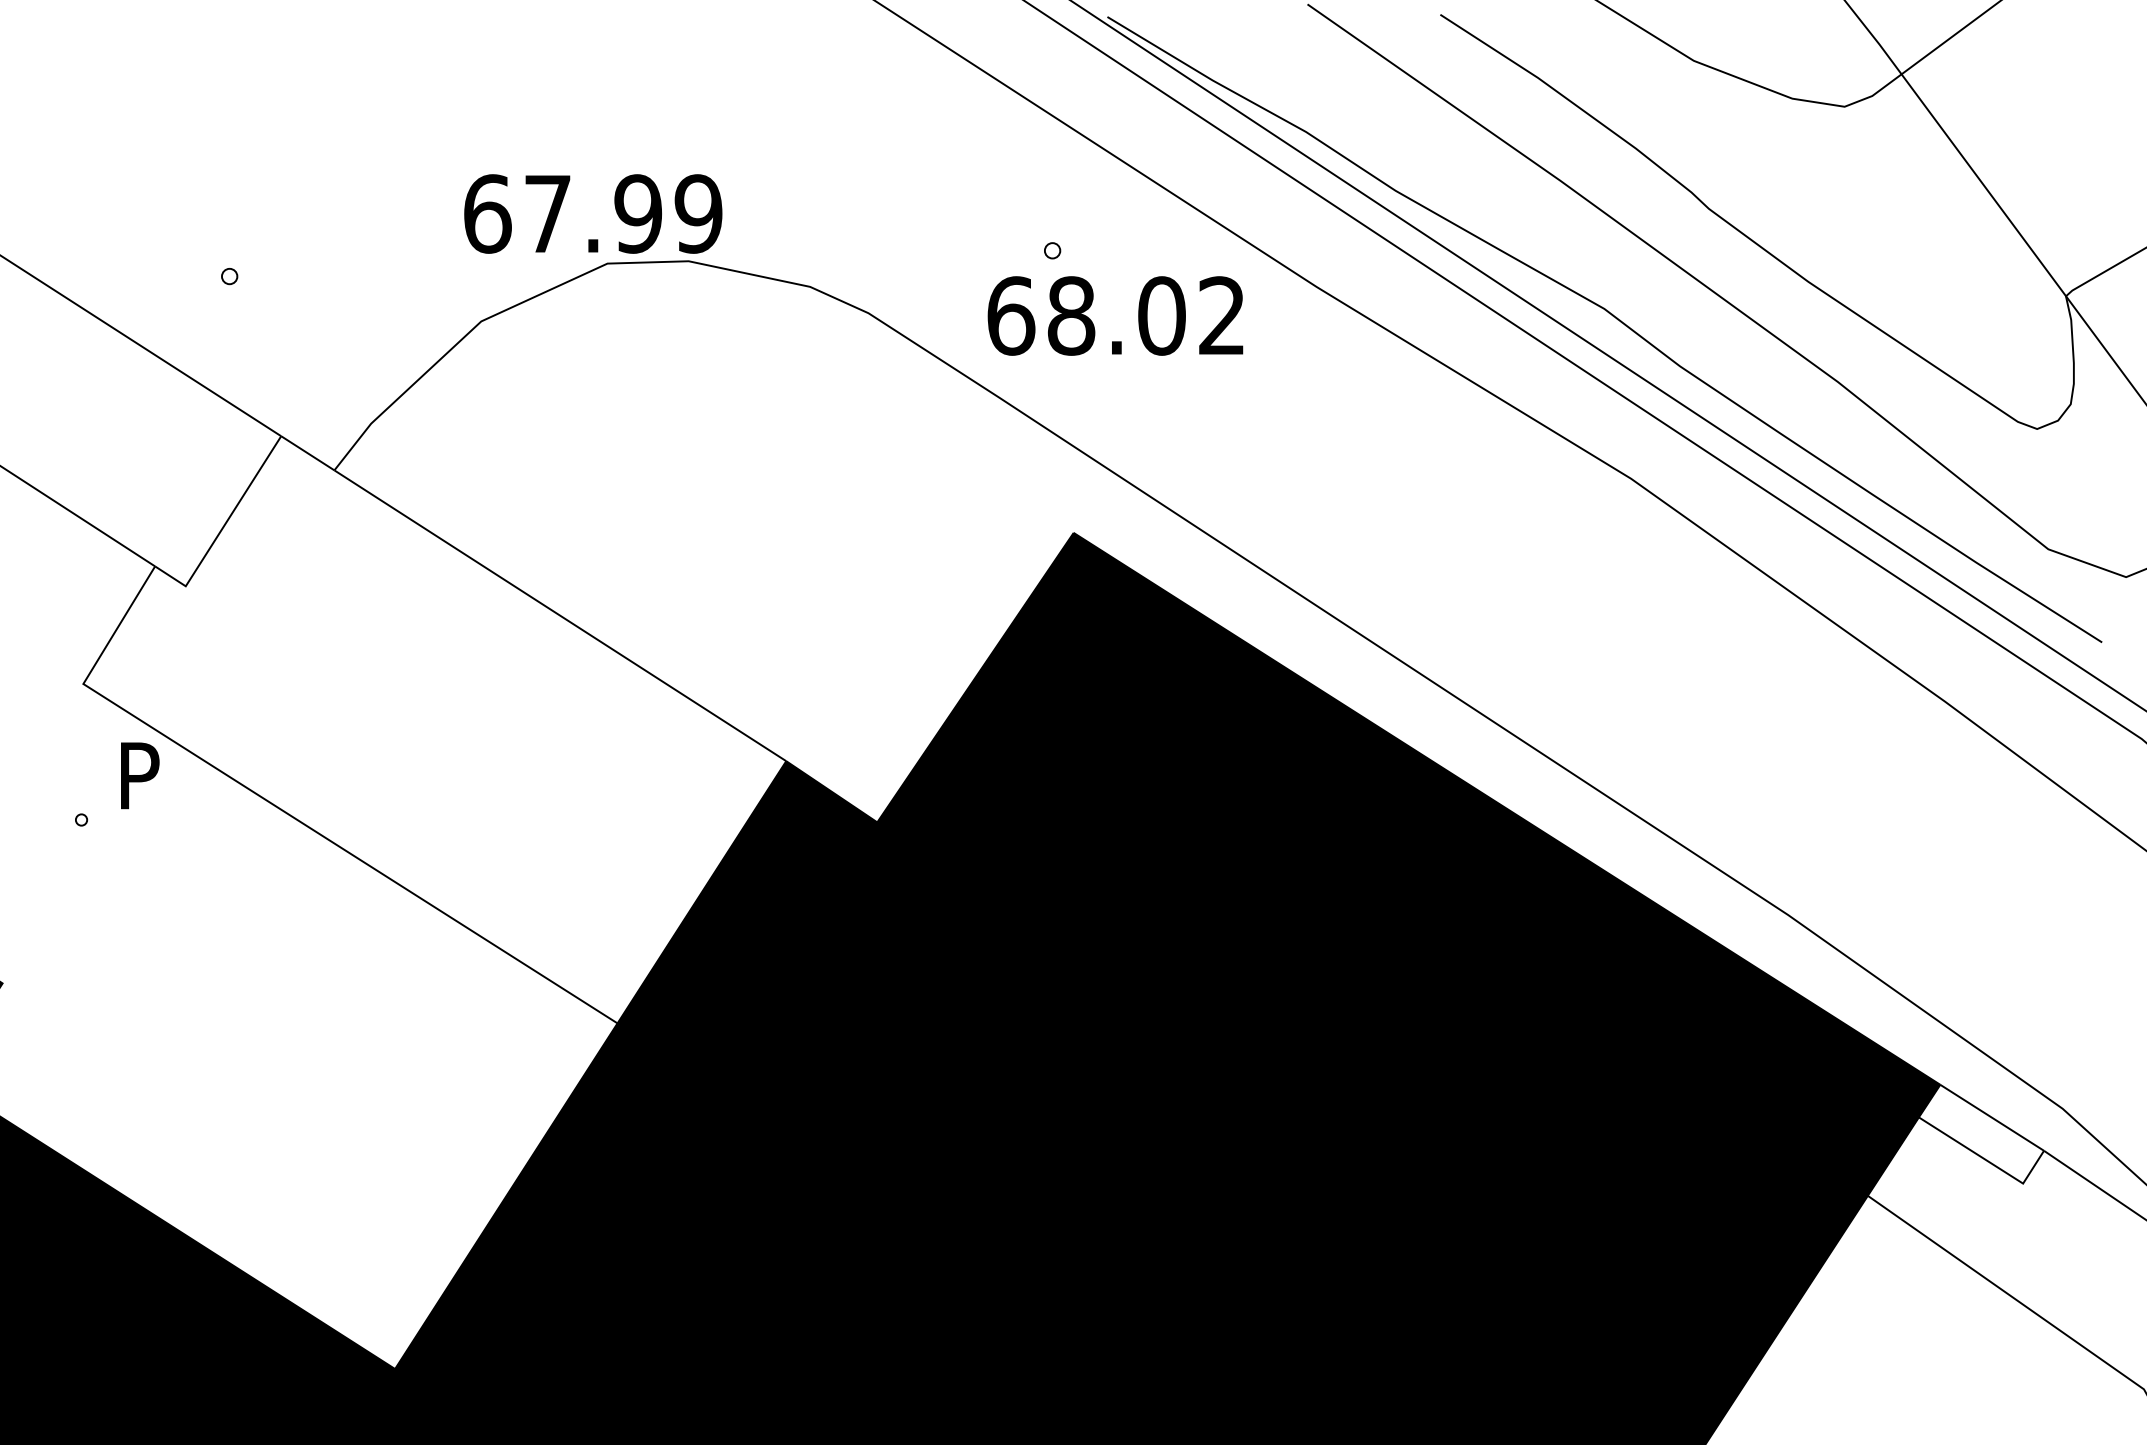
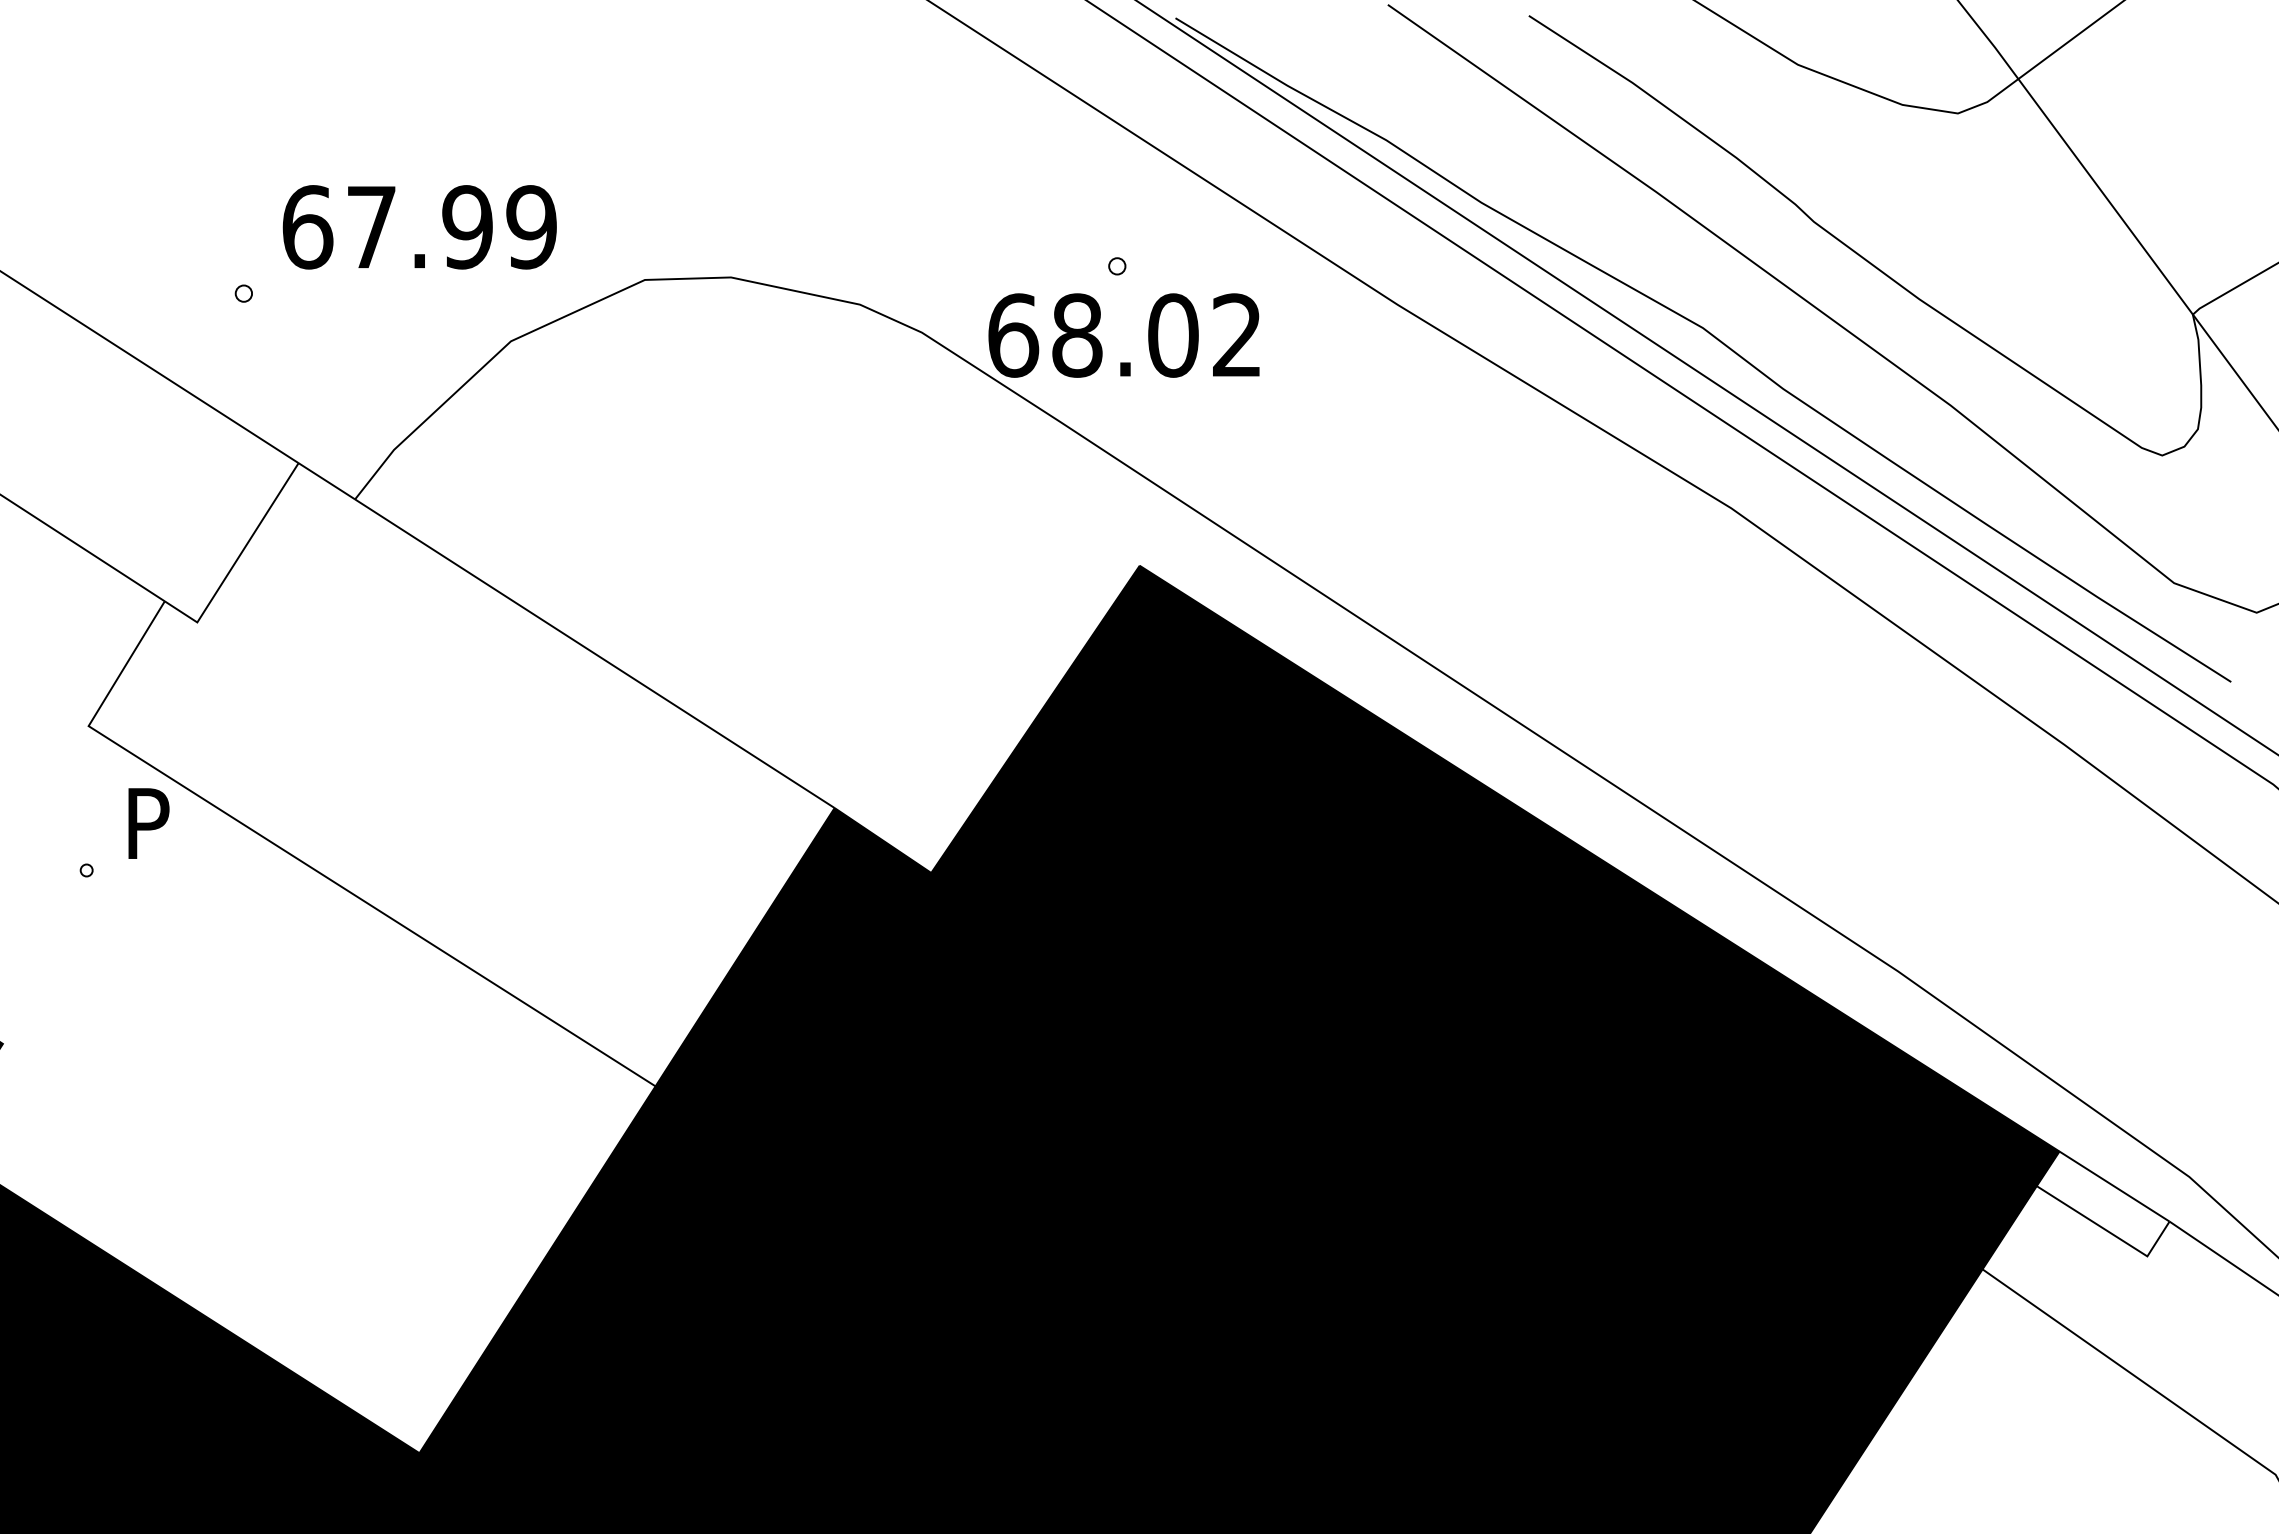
text: (592, 214) -> (419, 227), moved
text: (1114, 315) -> (1123, 335), moved

